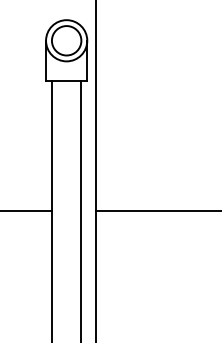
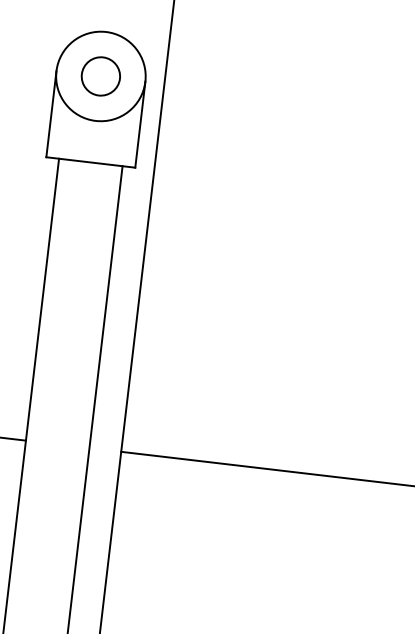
circle: (66, 40) -> (100, 75), size x0.6

